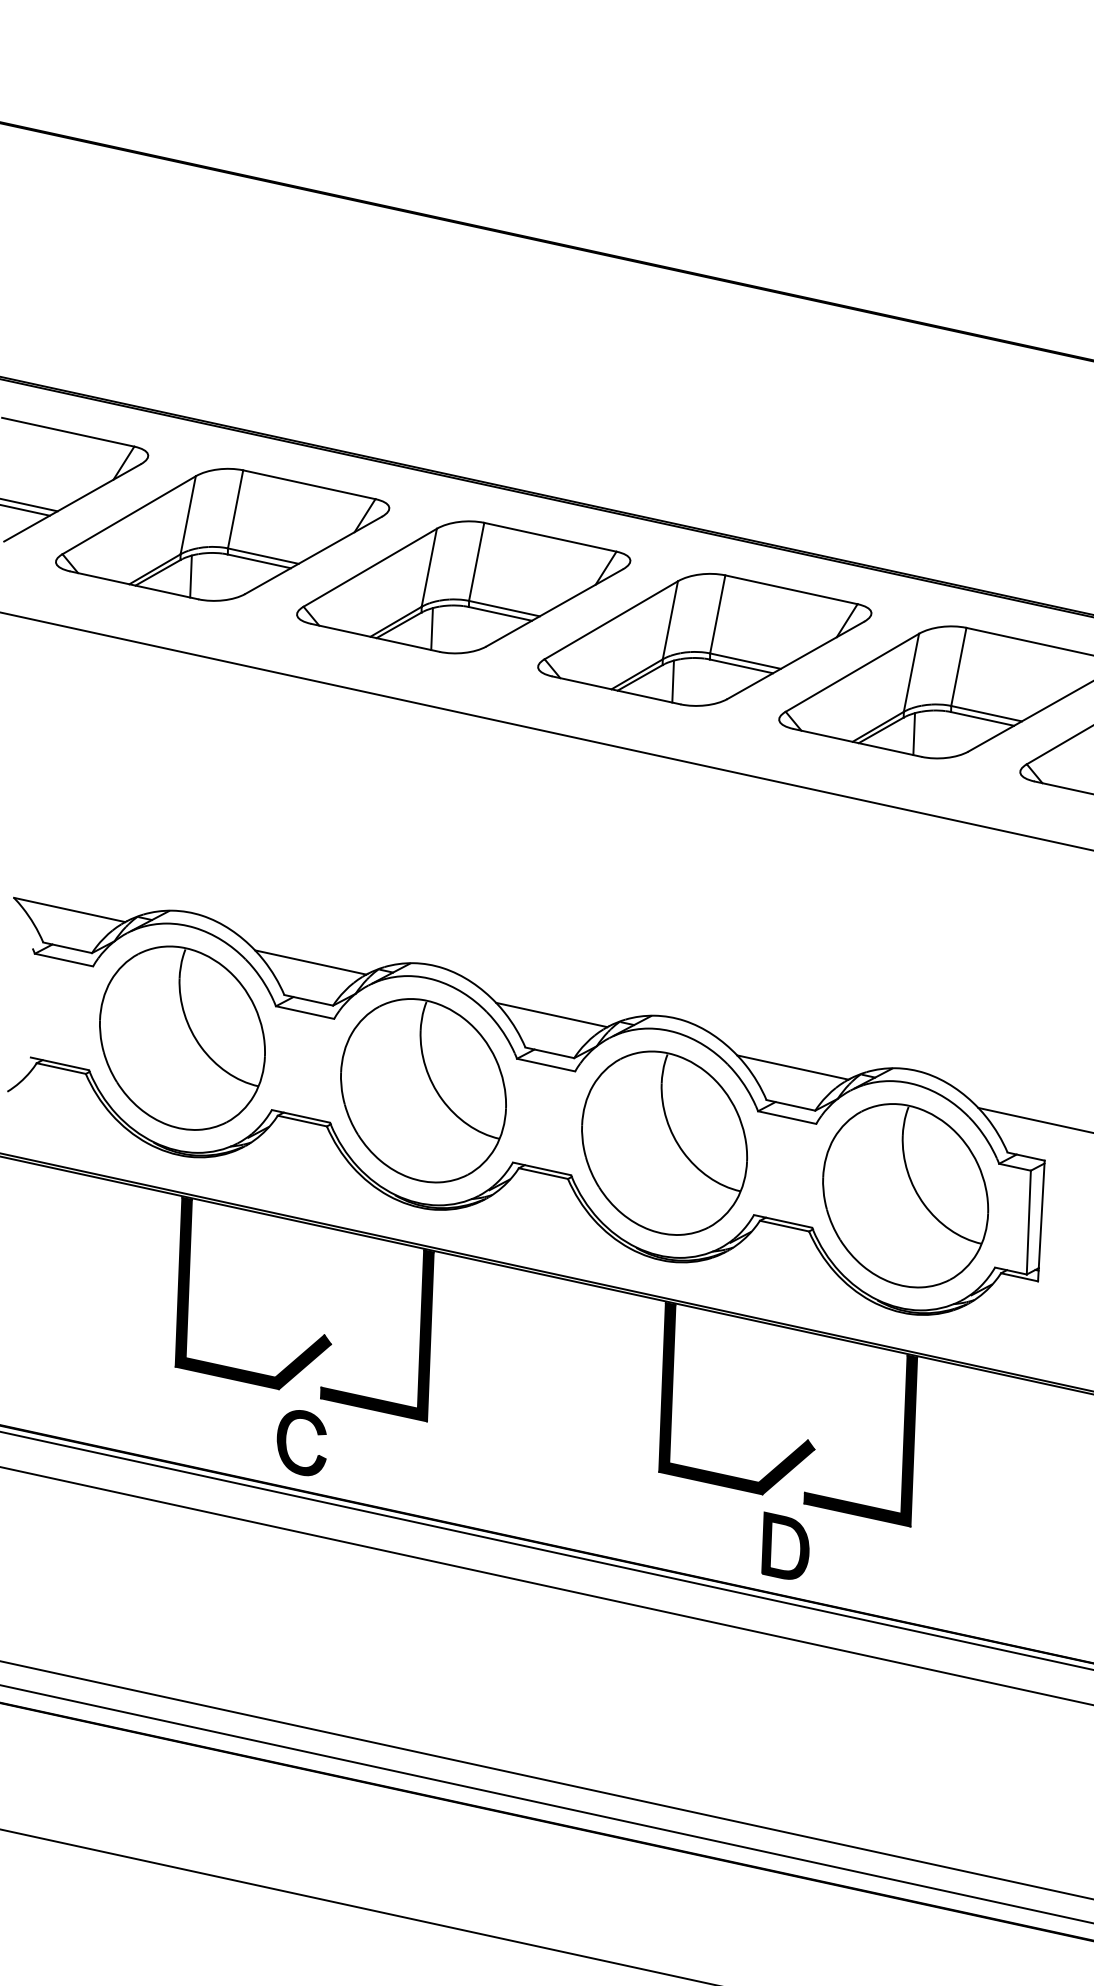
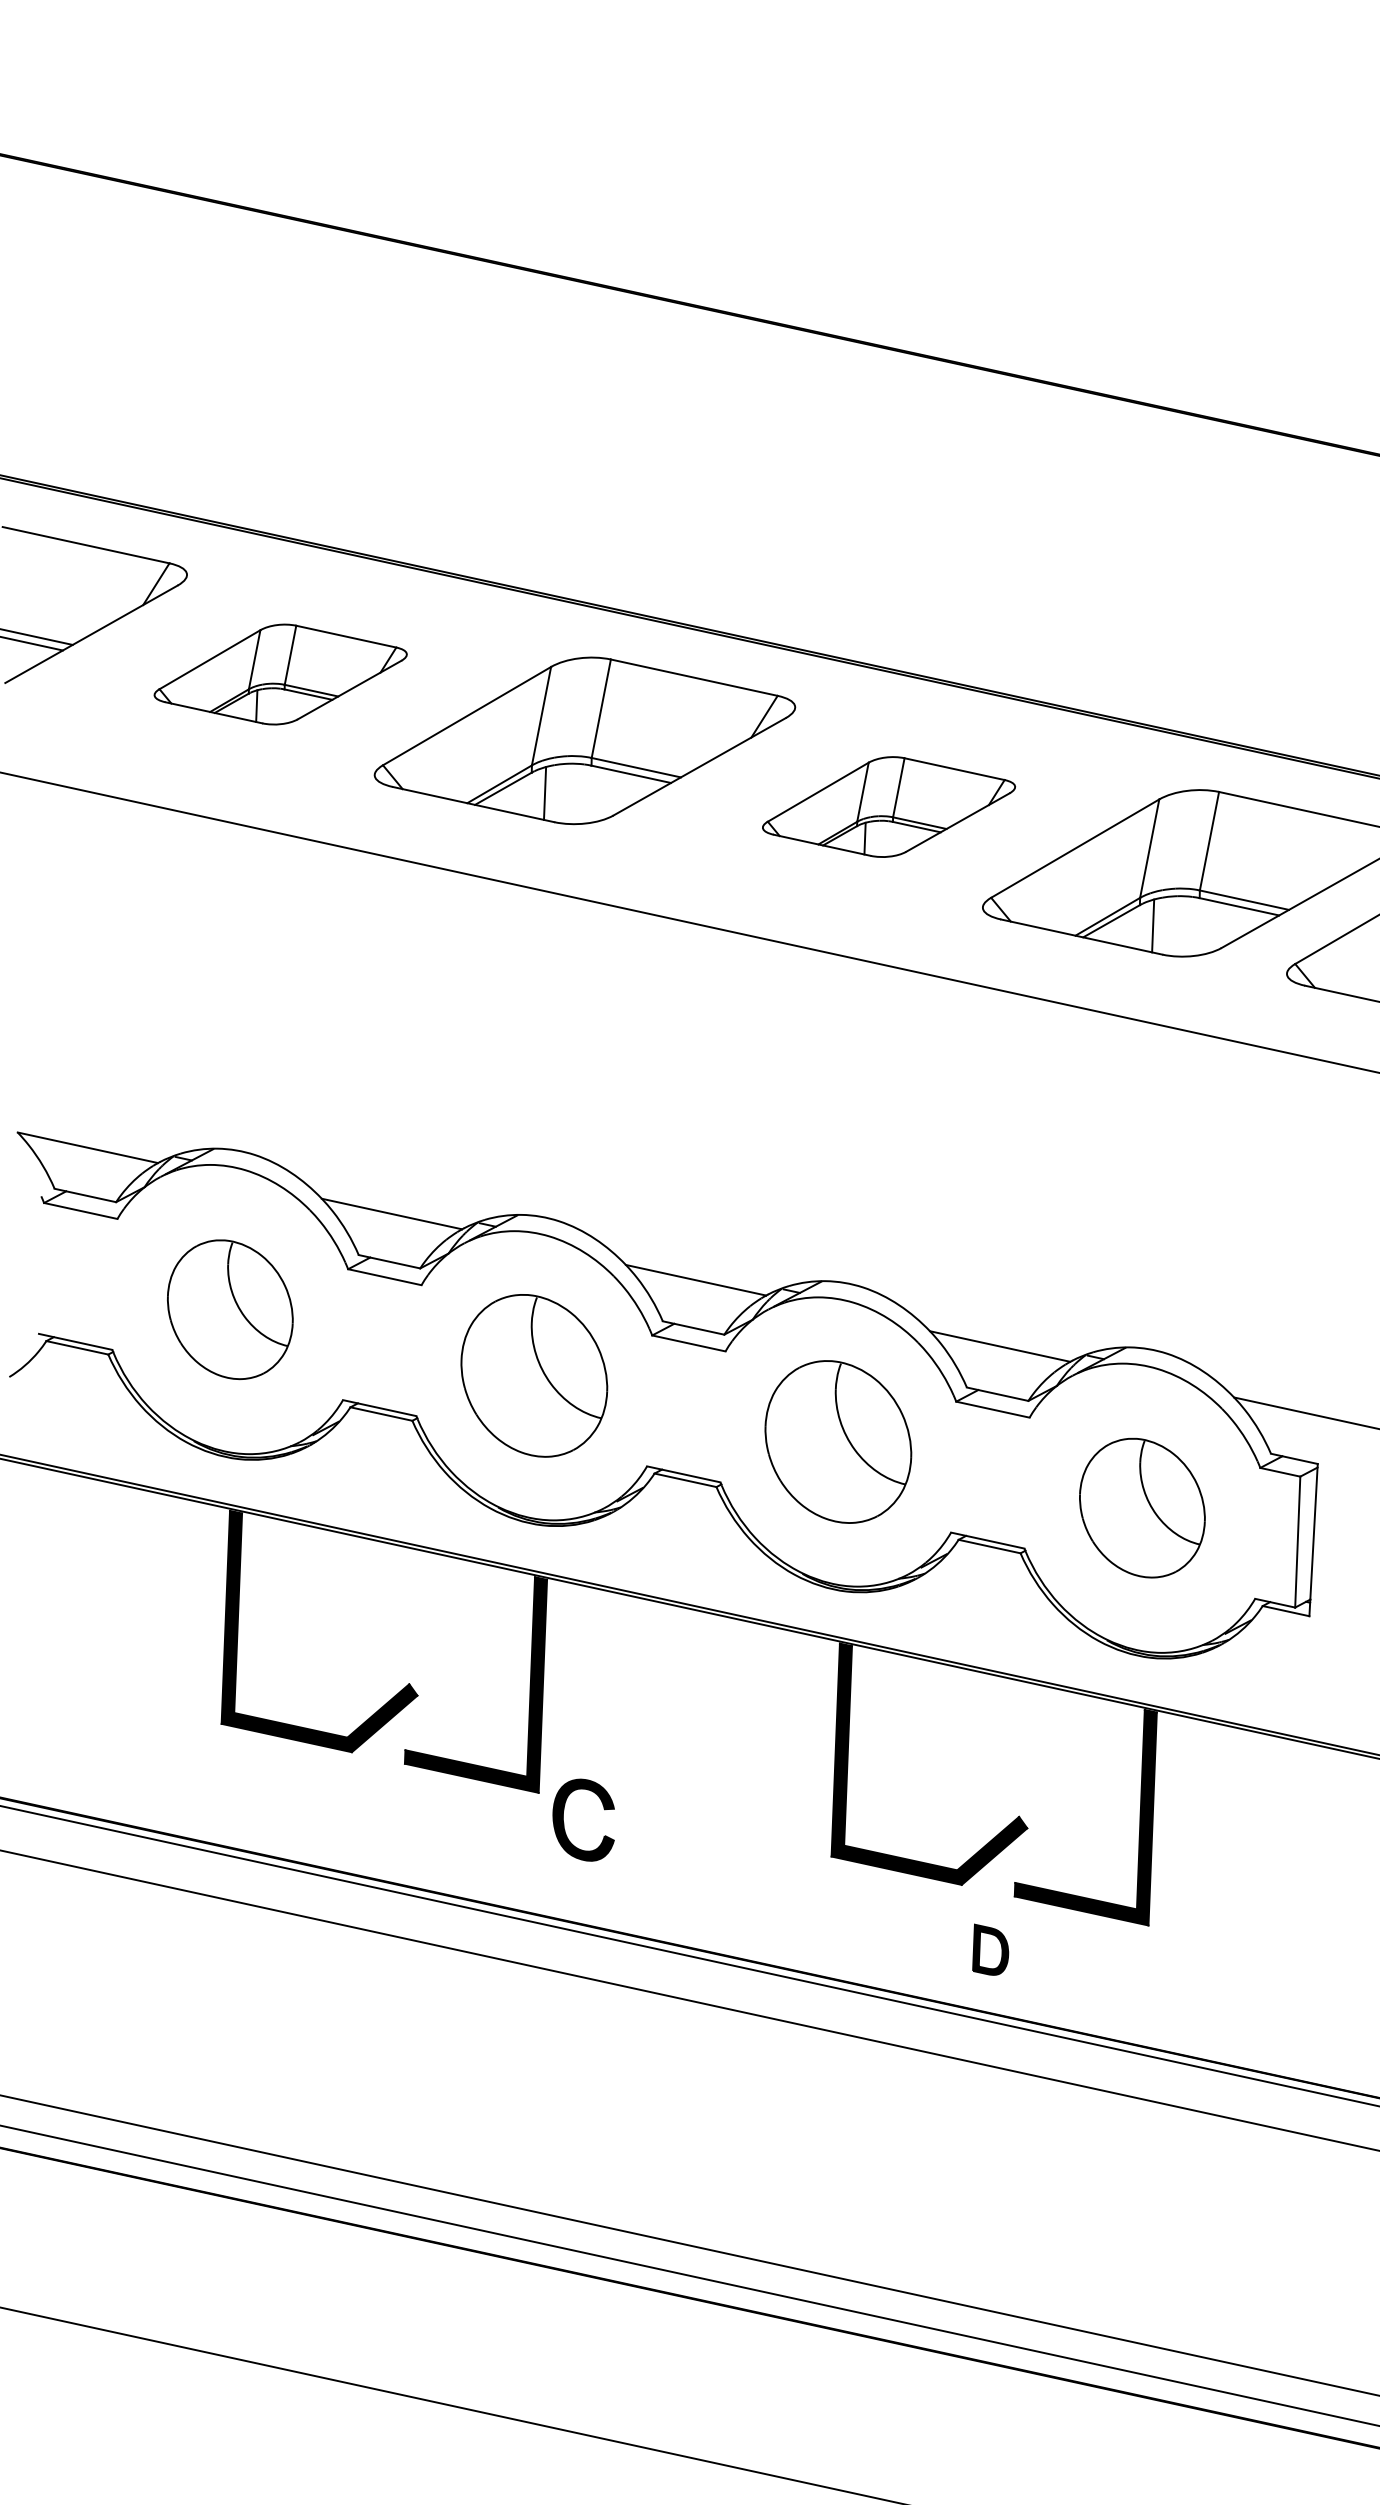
part: (222, 534) -> (280, 674), size x0.6
part: (704, 639) -> (888, 806), size x0.6
part: (182, 1038) -> (230, 1309), size x0.6
part: (423, 1090) -> (534, 1375), size x0.7
part: (664, 1142) -> (838, 1441), size x0.7
part: (905, 1195) -> (1142, 1507), size x0.6
part: (286, 1444) -> (564, 1822), moved
part: (785, 1545) -> (990, 1949), size x0.6

